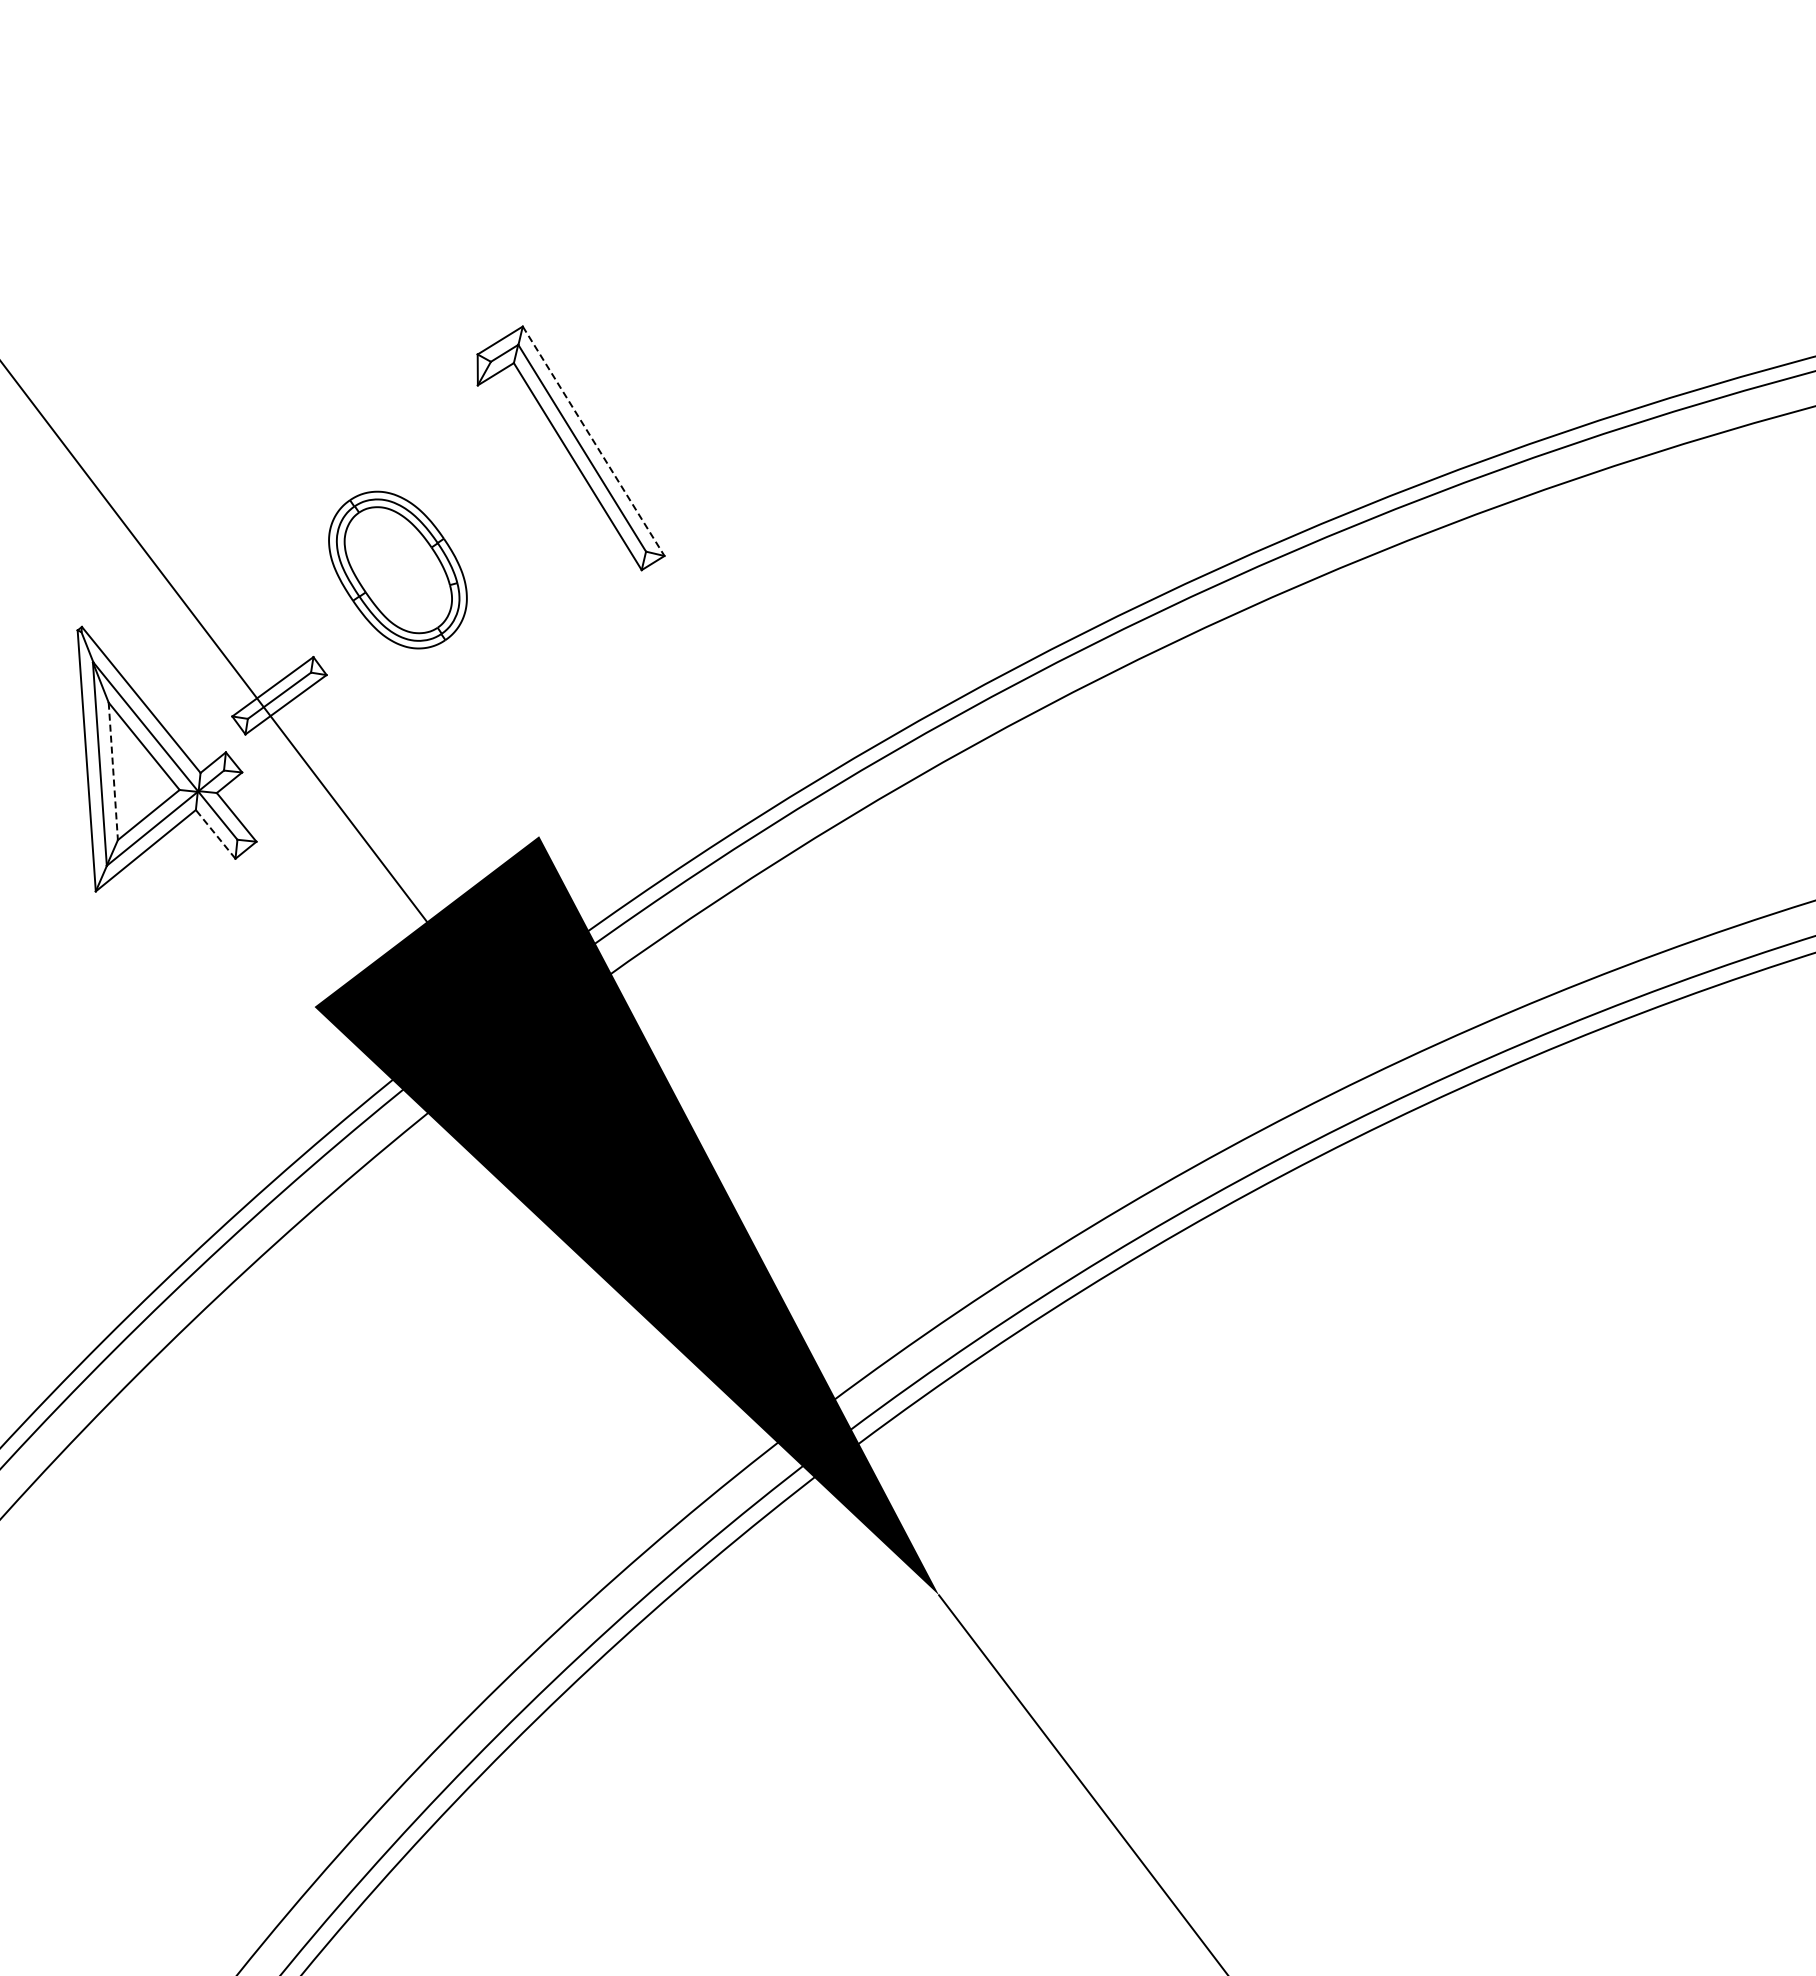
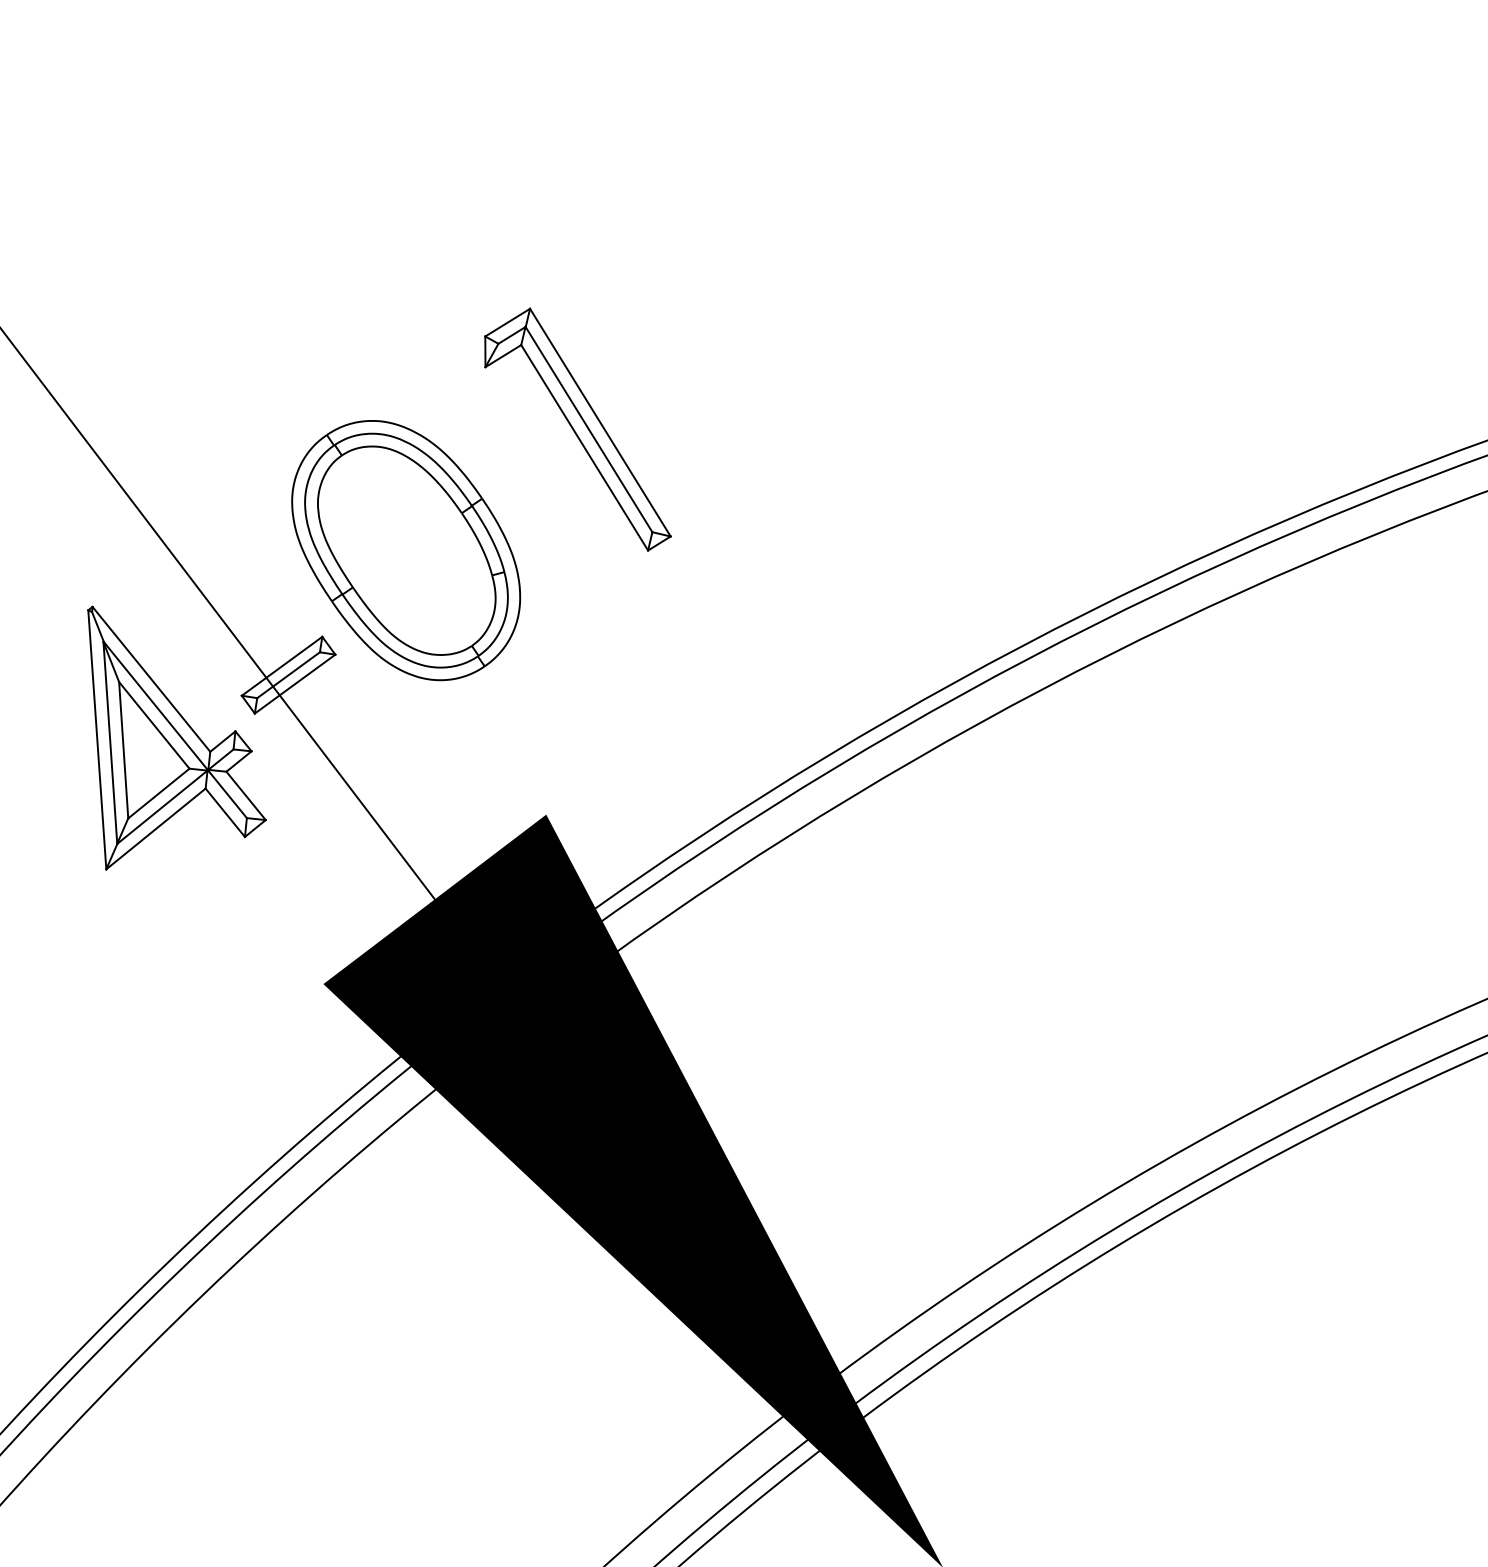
line: (593, 441) -> (600, 422), dashed -> solid
part: (397, 569) -> (405, 549), size x1.67
line: (113, 771) -> (123, 750), dashed -> solid
line: (215, 834) -> (225, 812), dashed -> solid

